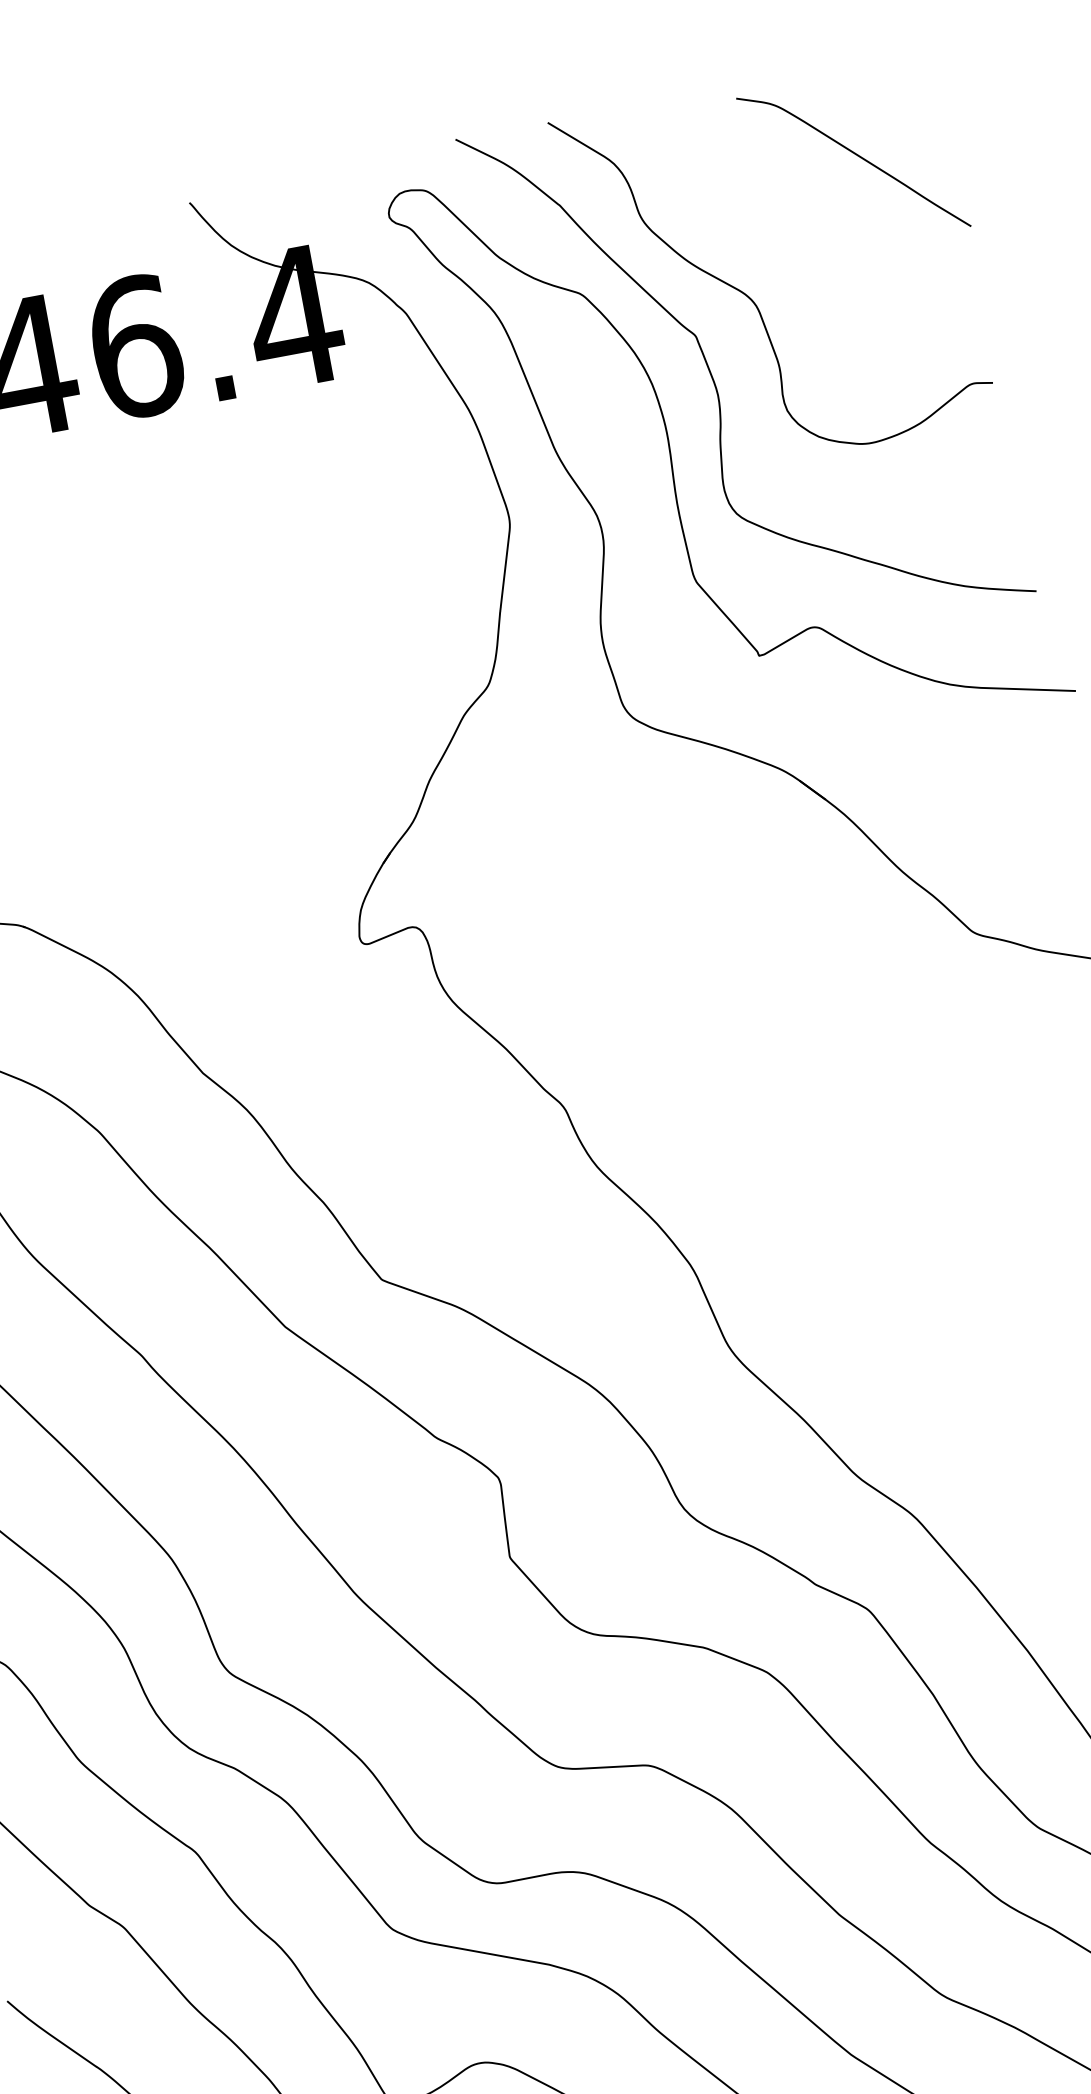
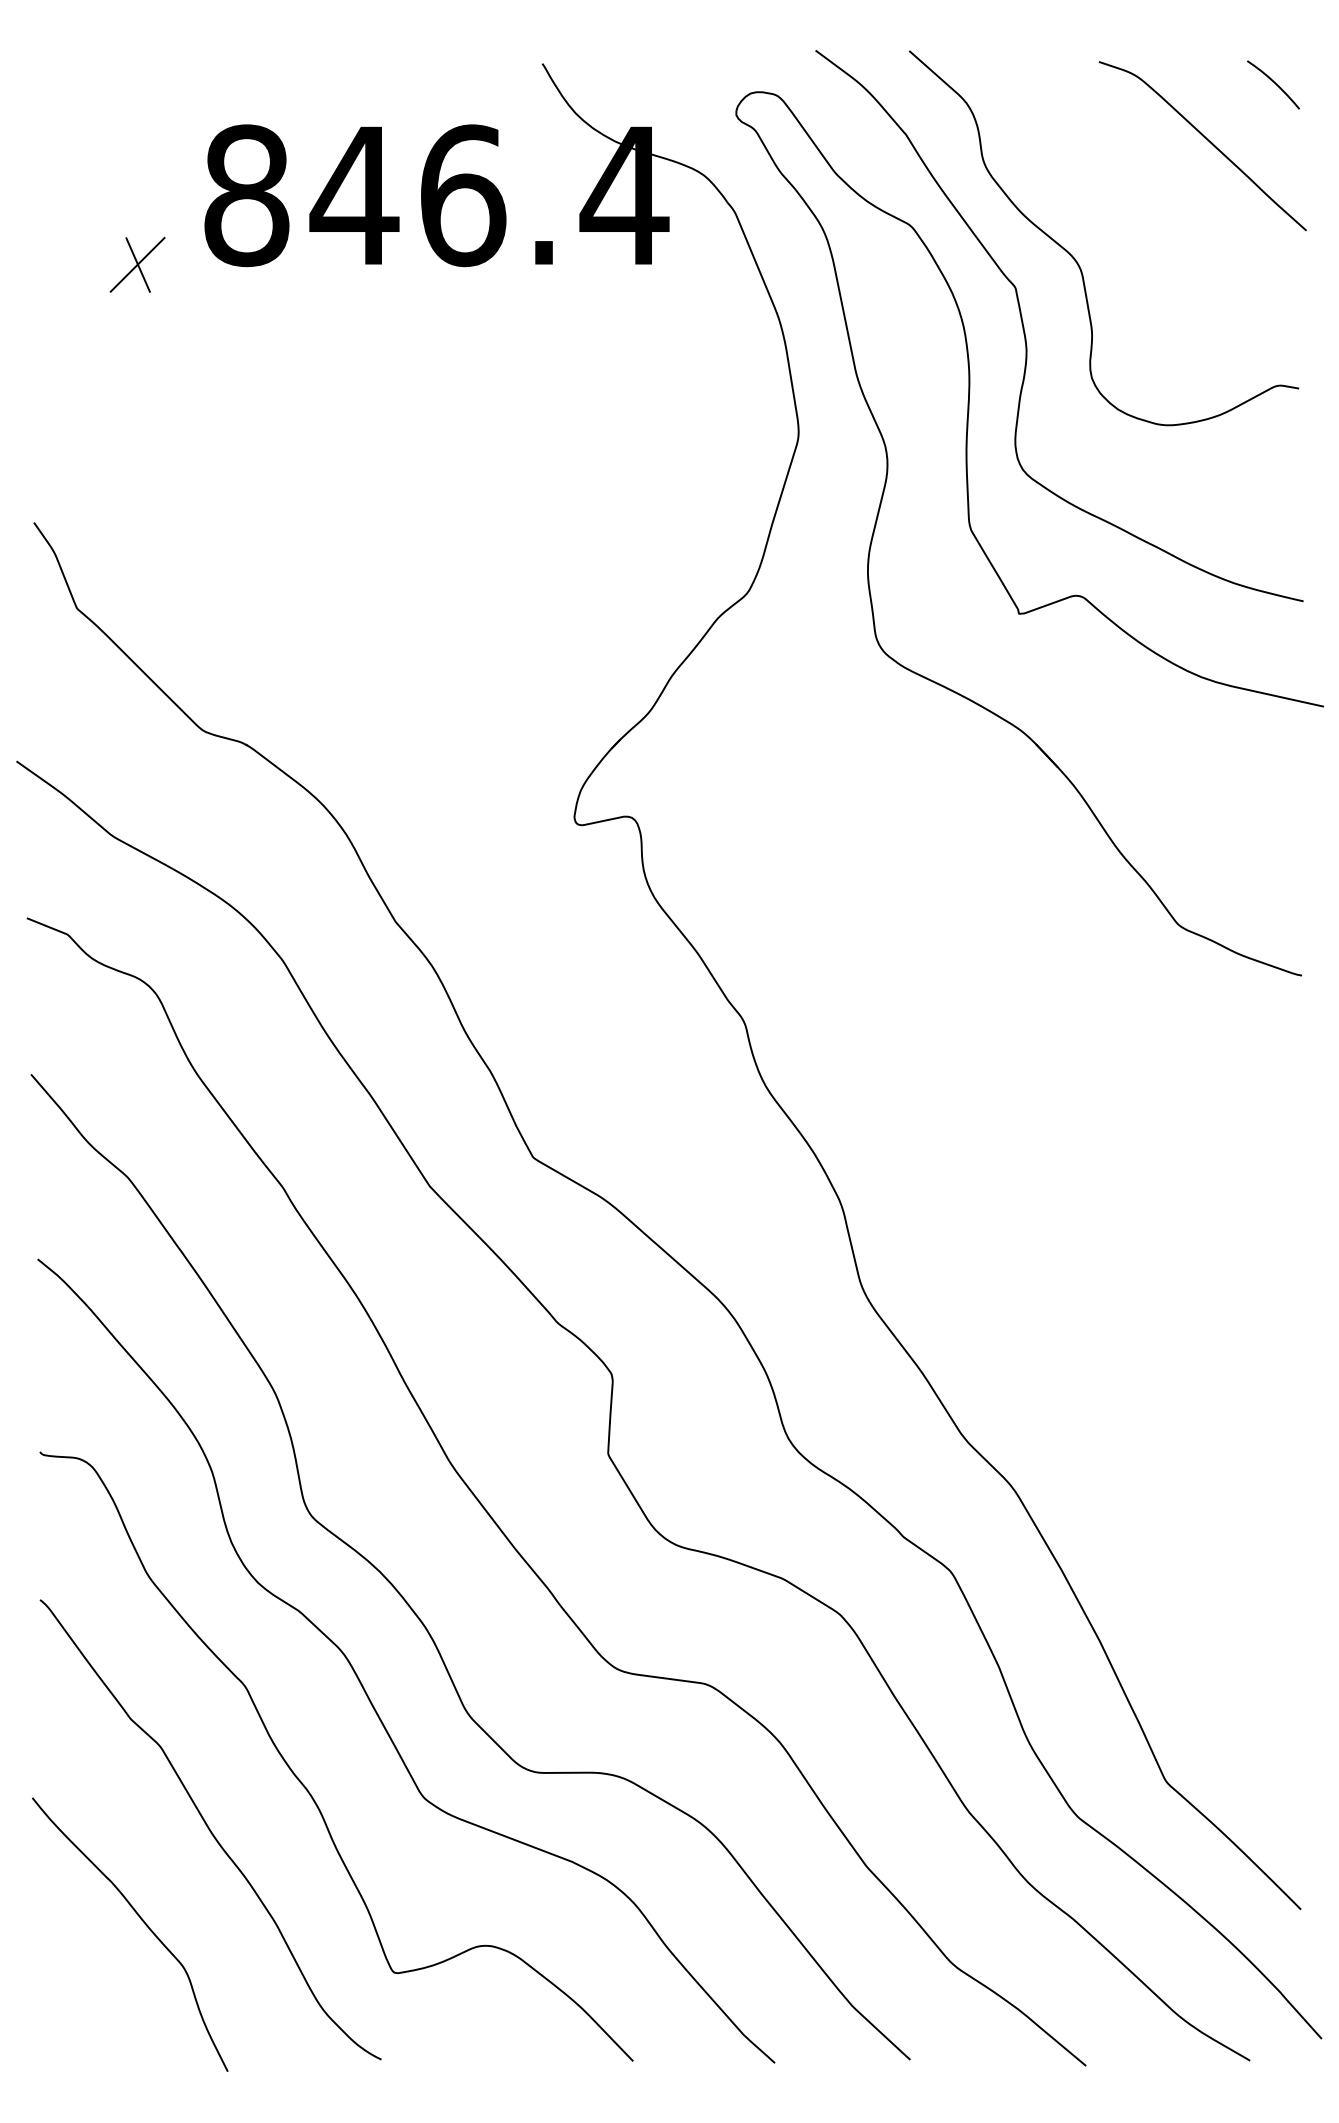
curve: (912, 87) -> (1274, 83), added

